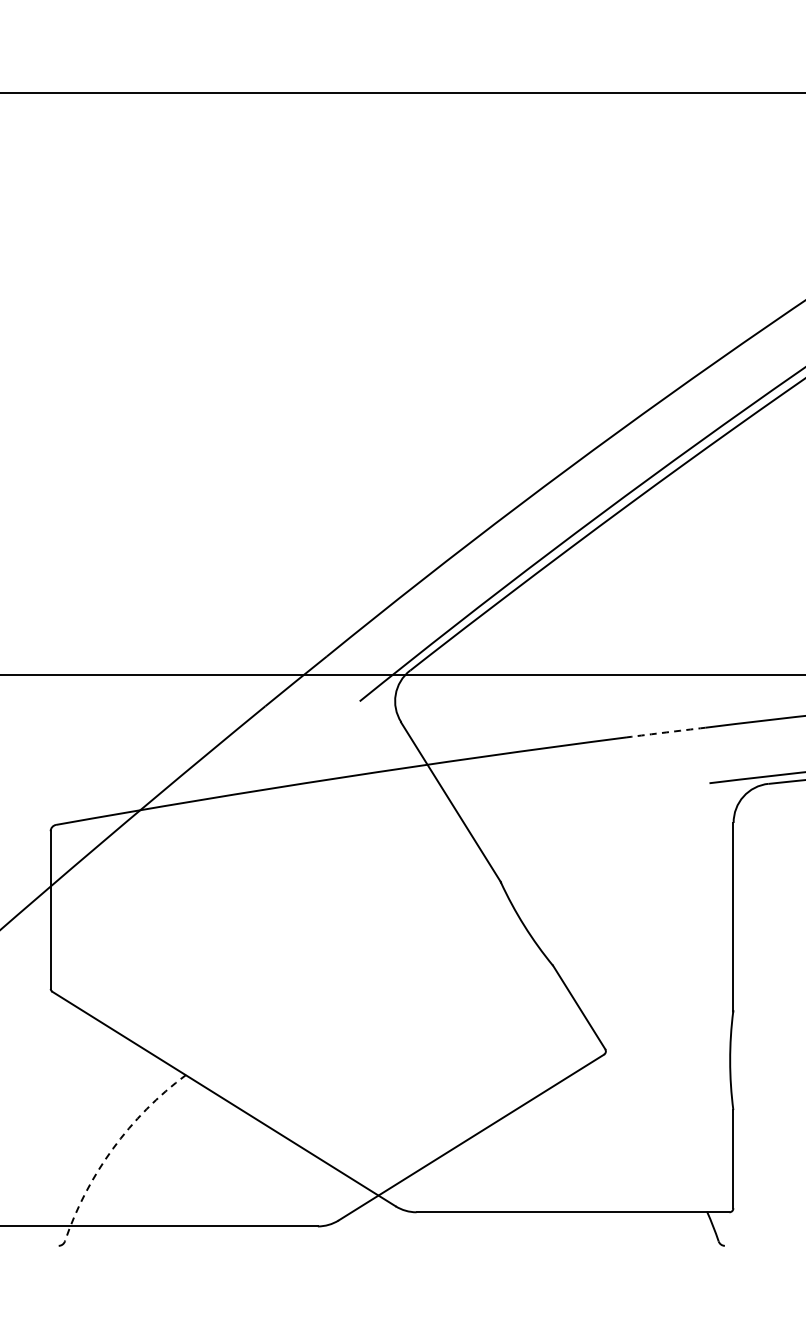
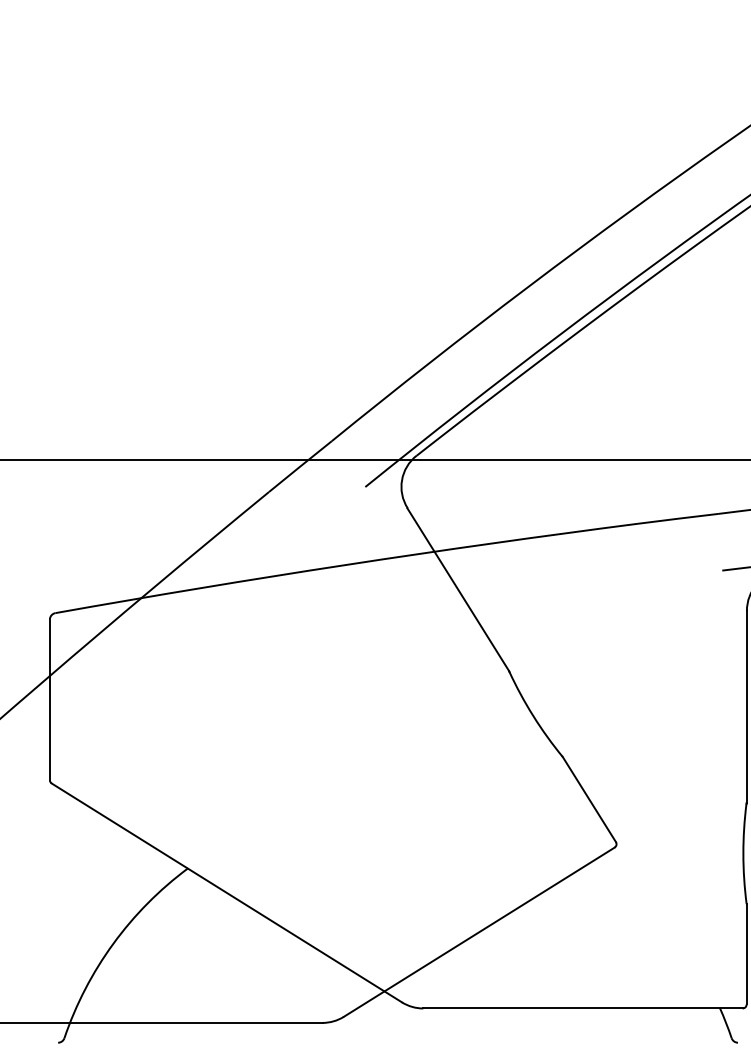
arc: (666, 732) -> (678, 518), dashed -> solid
arc: (112, 1148) -> (112, 943), dashed -> solid

